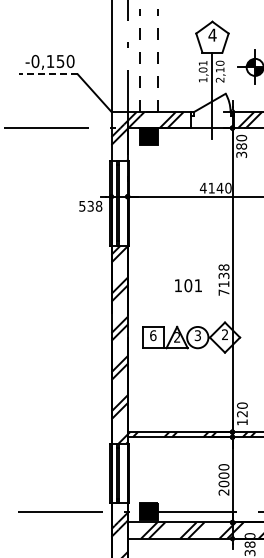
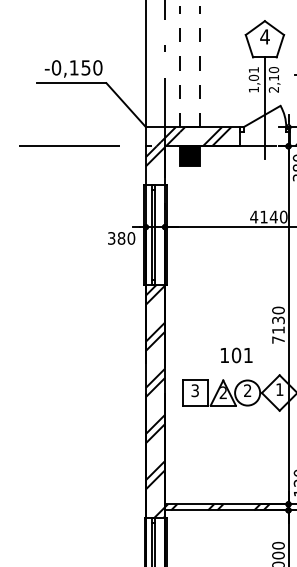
line: (47, 74) -> (70, 83), dashed -> solid
text: (90, 205) -> (121, 237), 538 -> 380
text: (223, 267) -> (277, 310), 7138 -> 7130
text: (188, 285) -> (236, 355), moved
text: (225, 334) -> (280, 389), 2 -> 1
text: (153, 335) -> (195, 390), 6 -> 3
text: (197, 335) -> (247, 390), 3 -> 2

